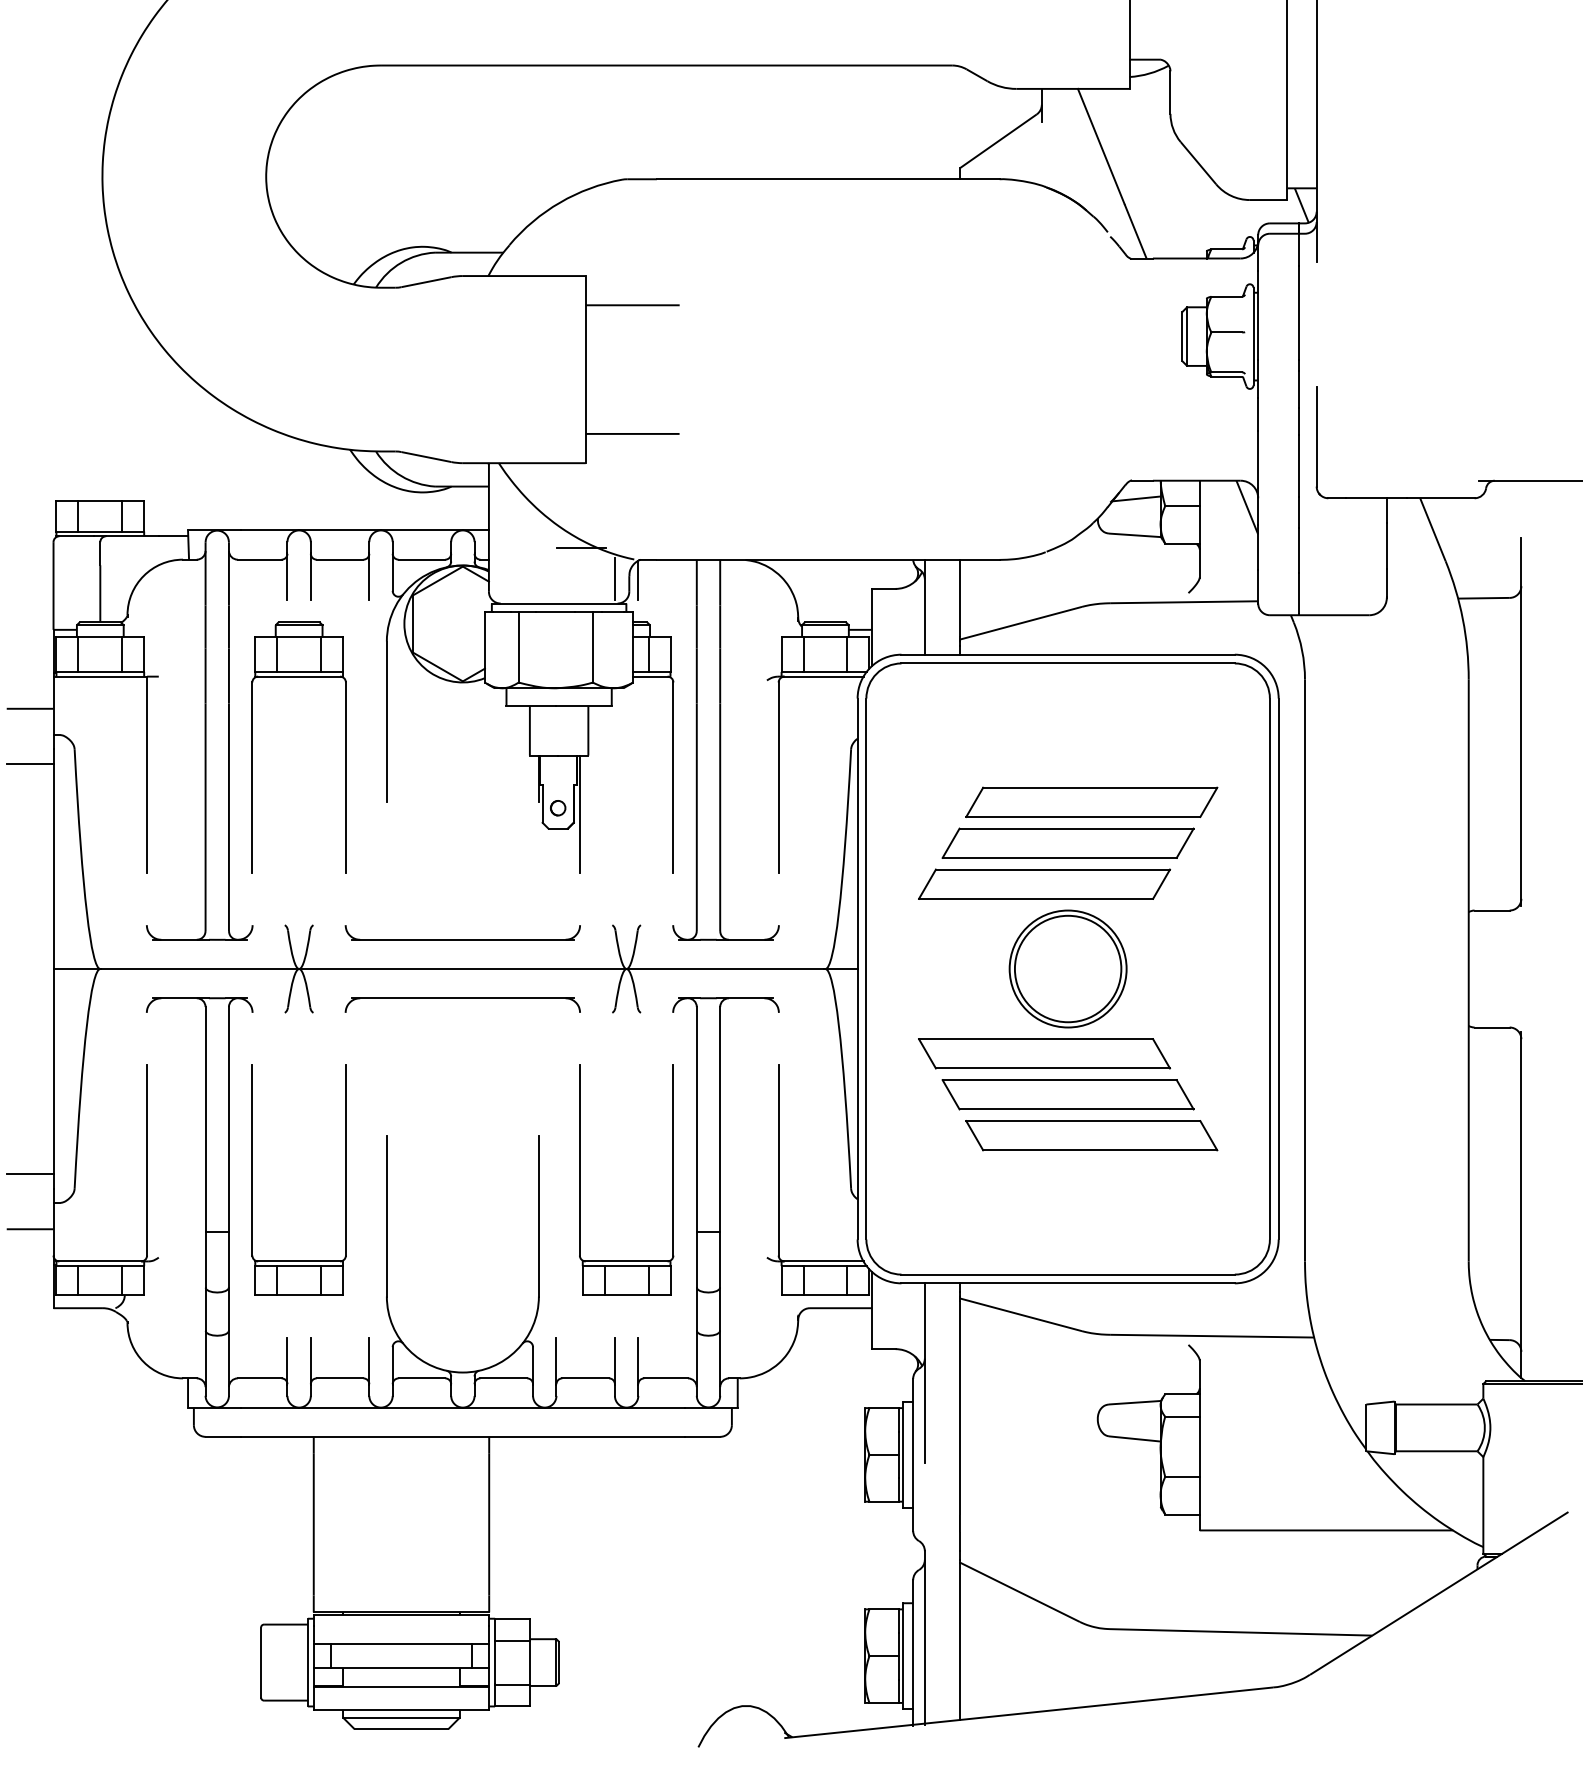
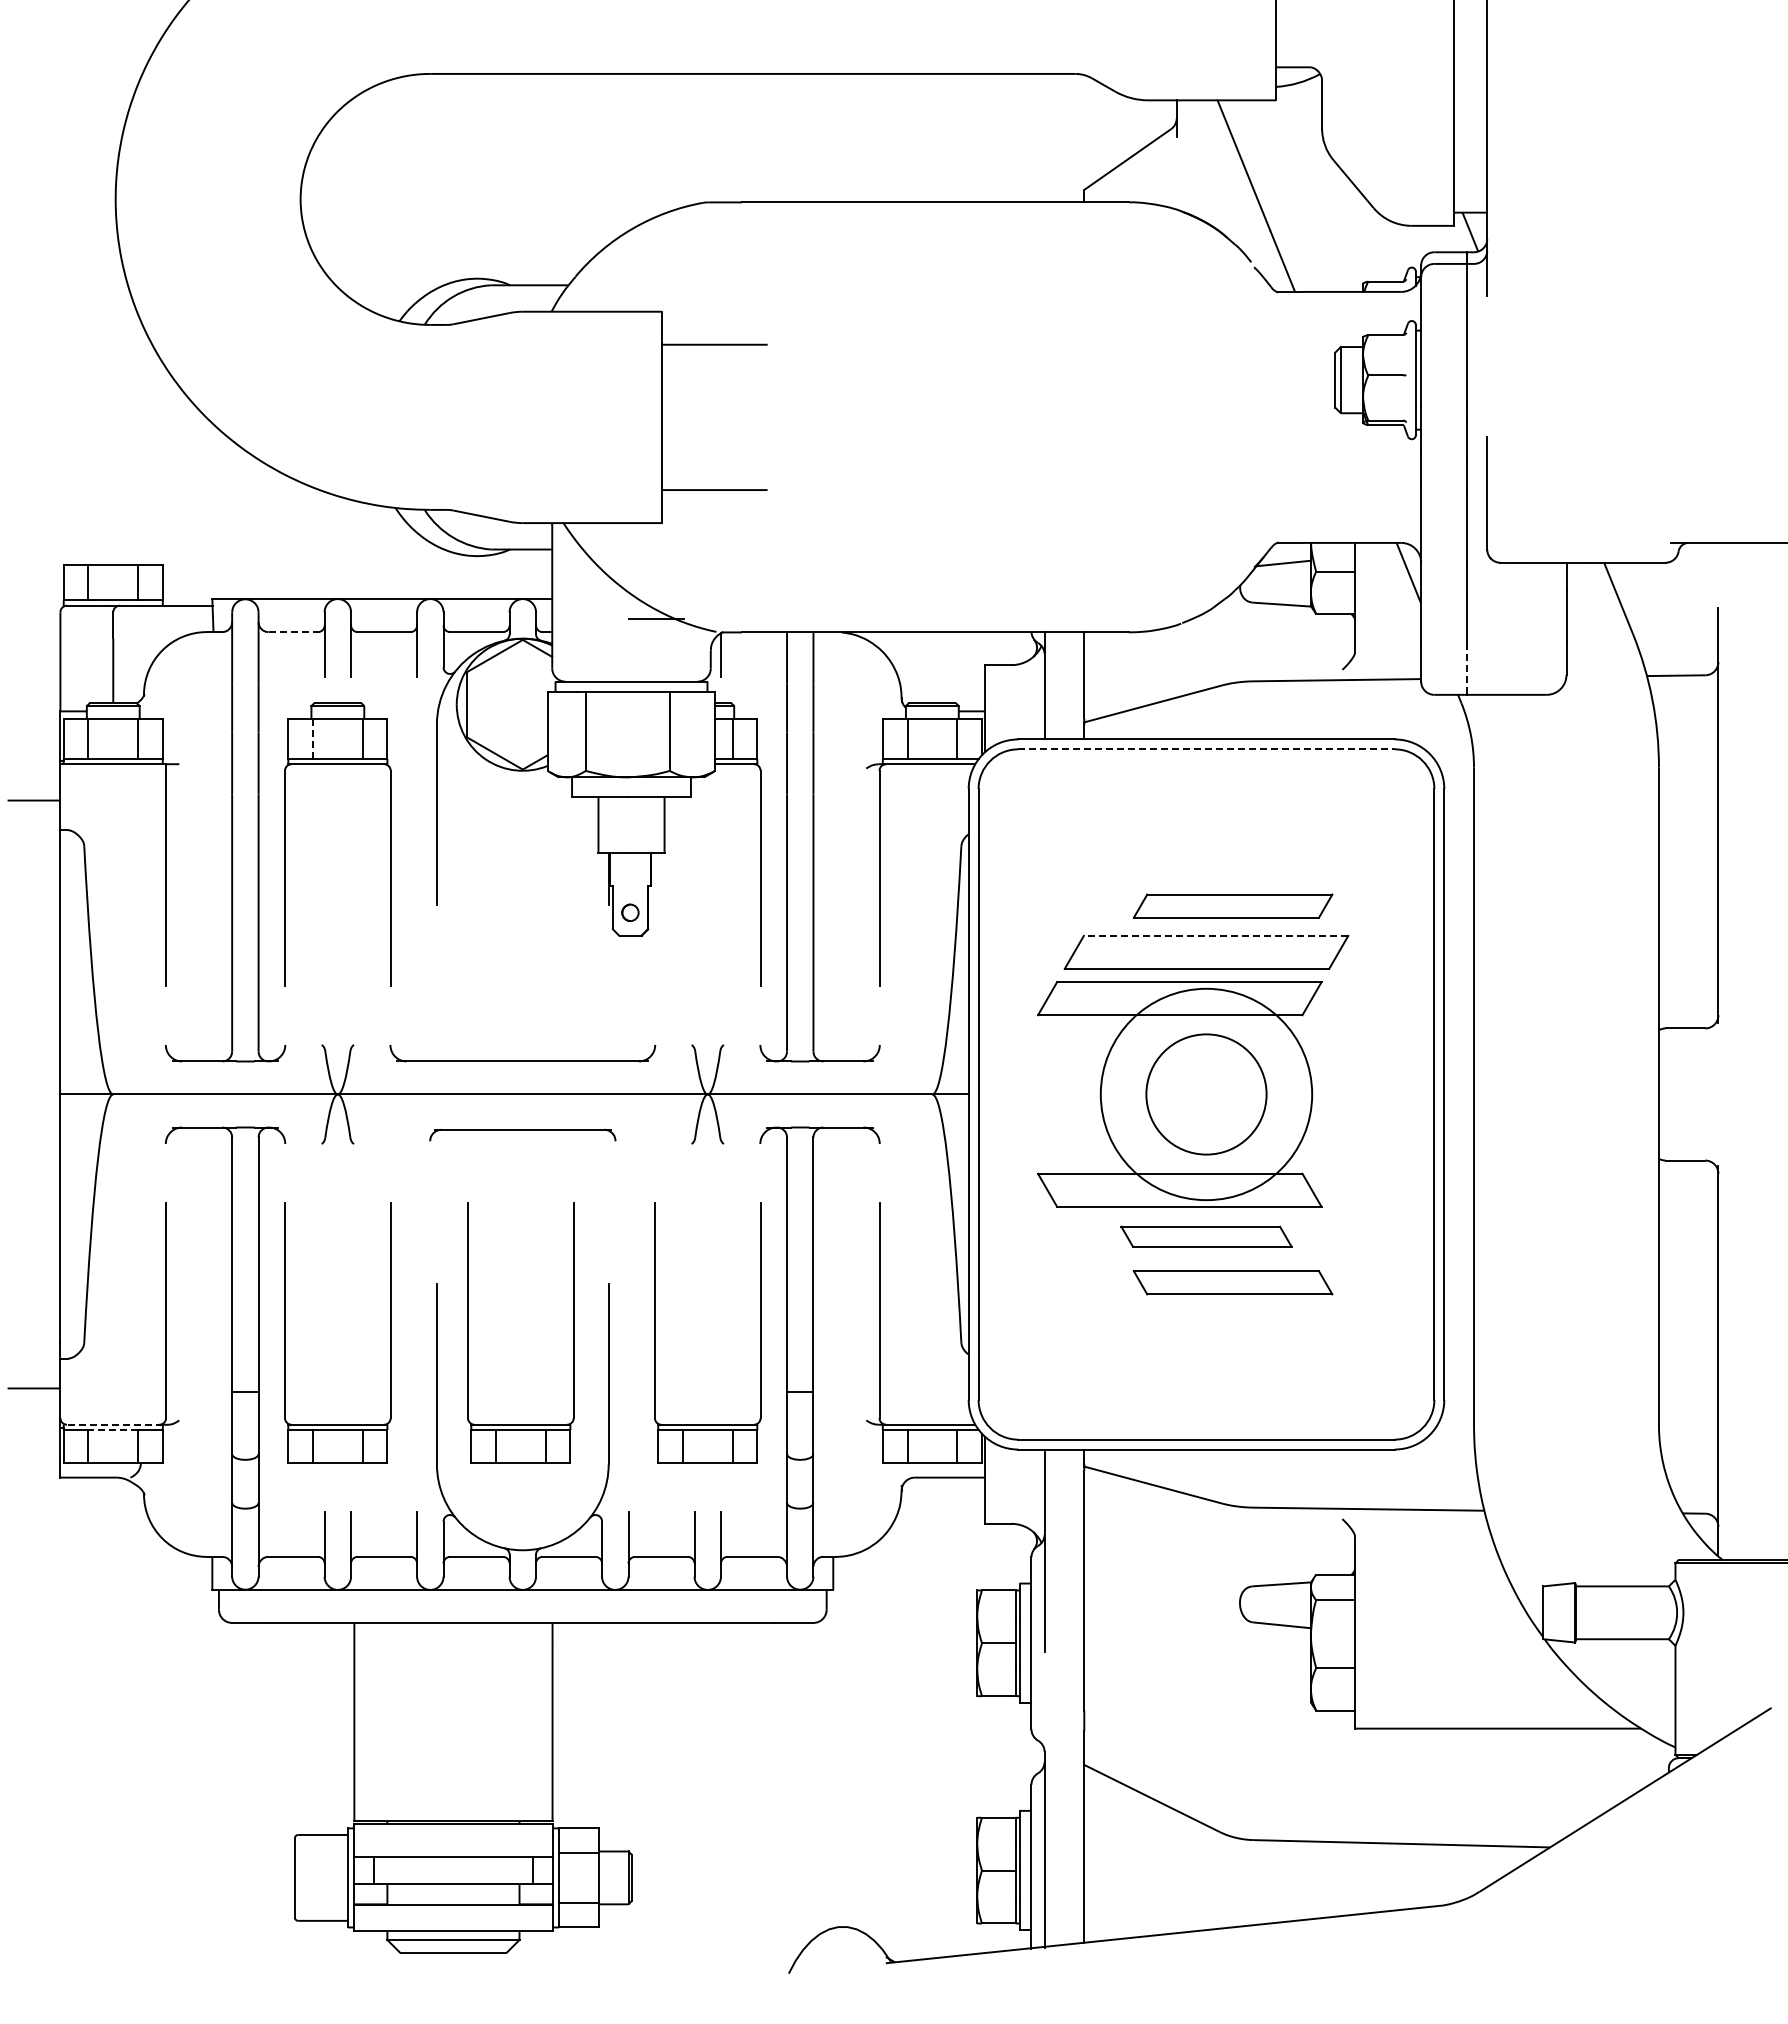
line: (259, 560) -> (293, 632), solid -> dashed
line: (614, 578) -> (694, 653), removed
line: (1299, 593) -> (1467, 670), solid -> dashed
line: (277, 654) -> (313, 739), solid -> dashed
line: (1068, 663) -> (1206, 749), solid -> dashed
line: (29, 764) -> (33, 863), removed
part: (1091, 801) -> (1232, 905), size x0.7
line: (579, 814) -> (654, 919), removed
line: (1076, 828) -> (1215, 935), solid -> dashed
circle: (1068, 969) -> (1206, 1094), size x1.6
part: (462, 1004) -> (522, 1134), size x0.7
part: (1068, 1094) -> (1206, 1236), size x0.6
part: (1091, 1135) -> (1232, 1282), size x0.7
line: (29, 1173) -> (33, 1325), removed
part: (414, 1179) -> (468, 1332), added
line: (100, 1261) -> (113, 1424), solid -> dashed
line: (100, 1266) -> (113, 1430), solid -> dashed

